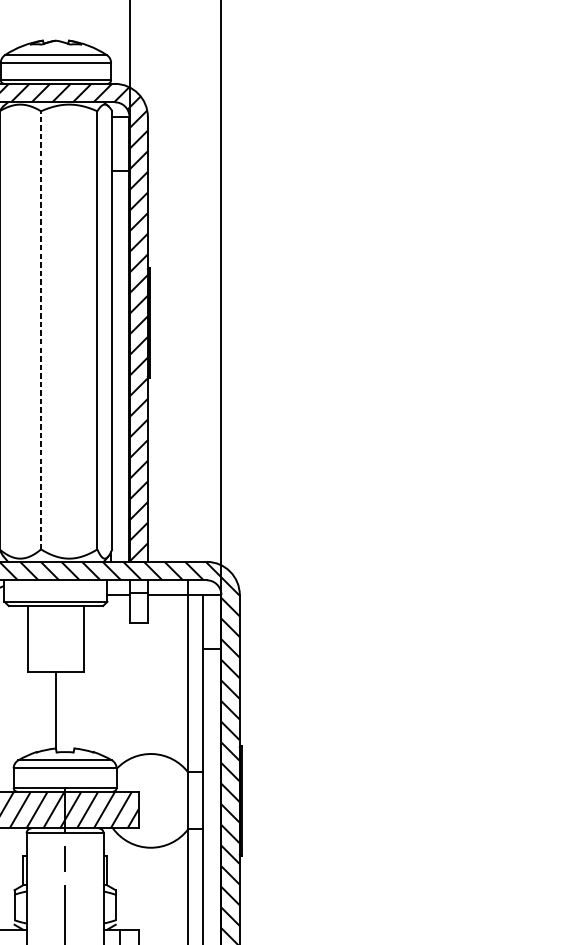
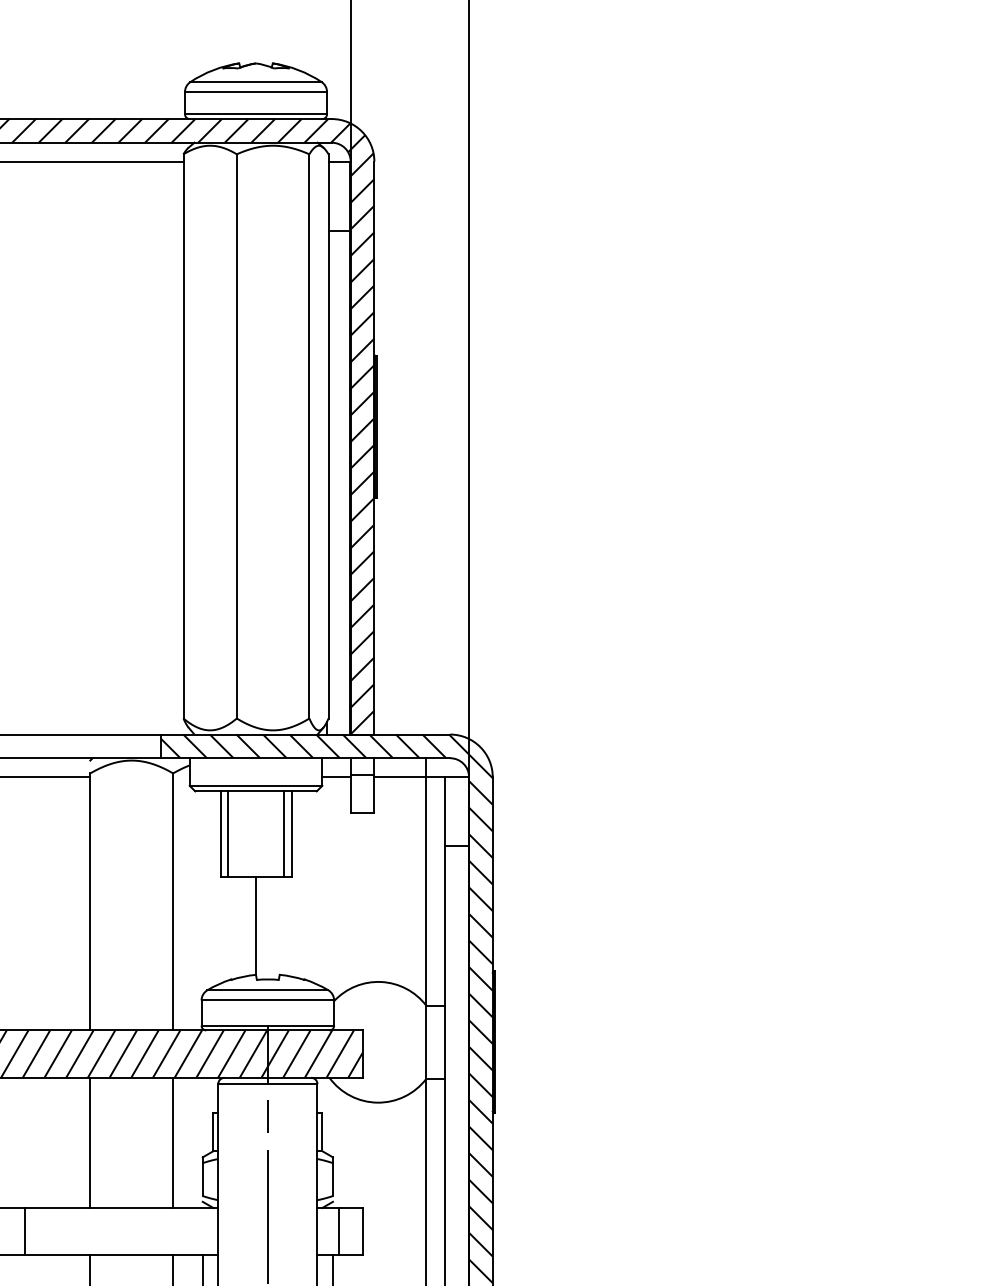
line: (40, 329) -> (236, 435), dashed -> solid
line: (33, 638) -> (227, 833), added
line: (78, 638) -> (284, 833), added

